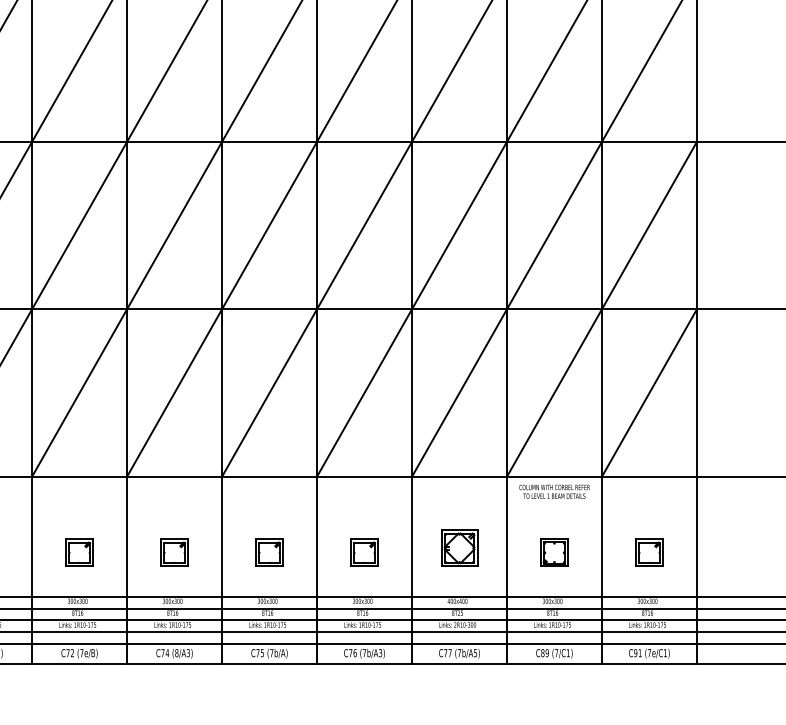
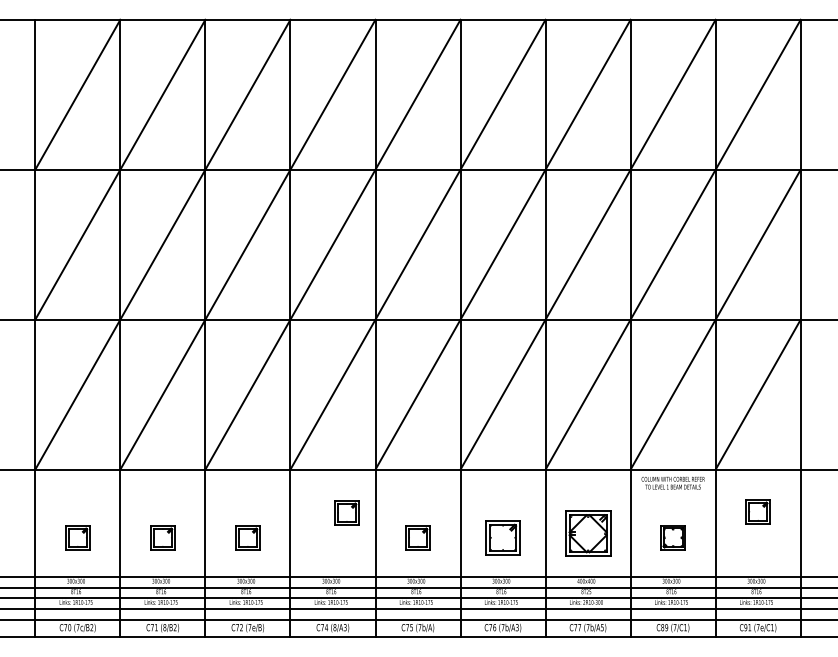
part: (458, 548) -> (587, 533), size x1.4
part: (174, 552) -> (346, 512), moved
part: (363, 552) -> (502, 537), size x1.4
part: (648, 552) -> (757, 511), moved

